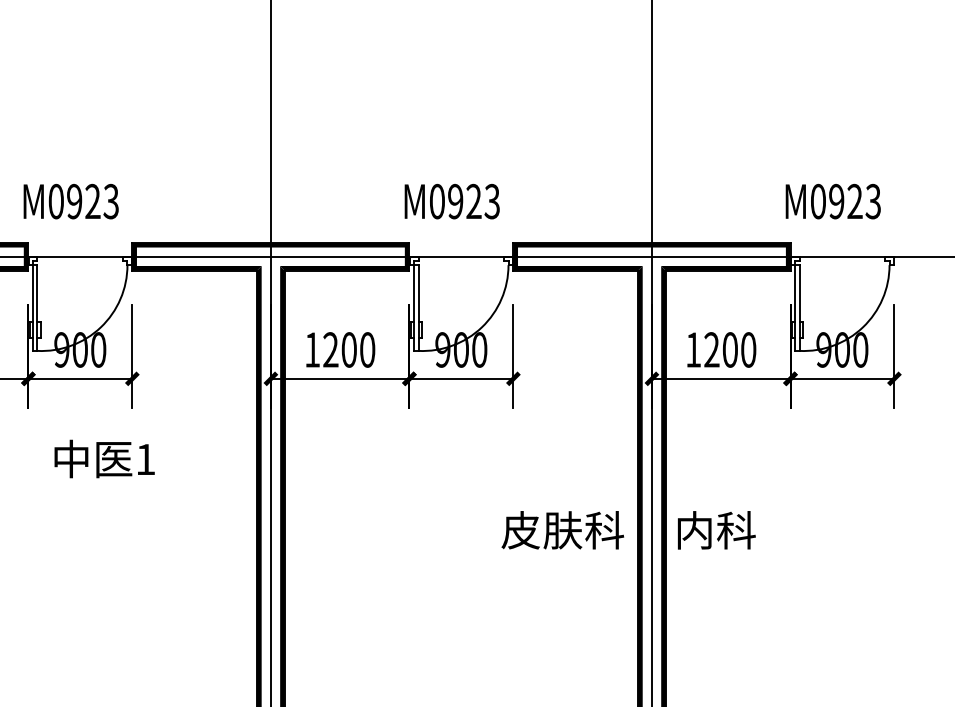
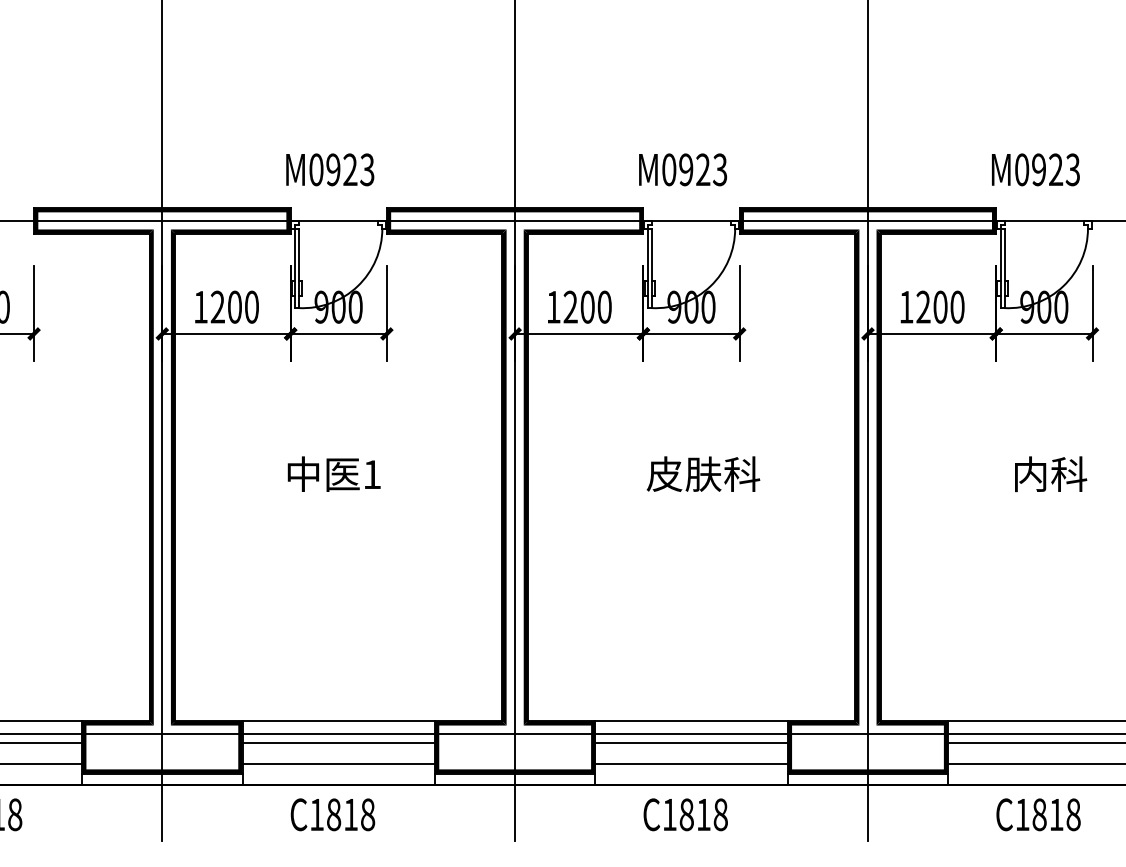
text: (103, 458) -> (333, 473), moved
text: (562, 529) -> (703, 473), moved
text: (717, 530) -> (1051, 474), moved

